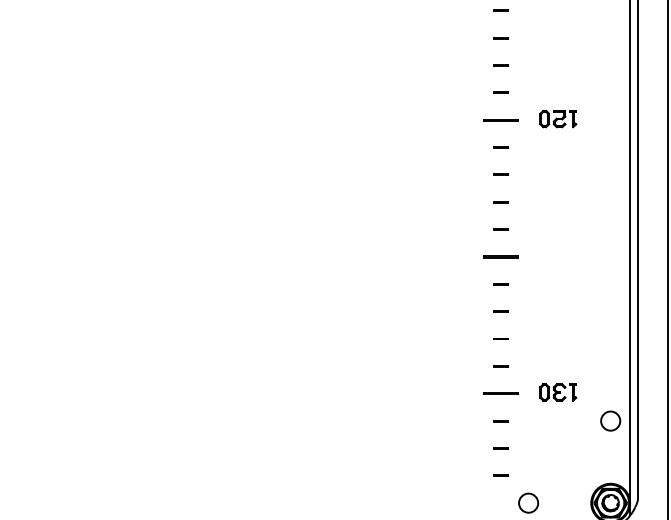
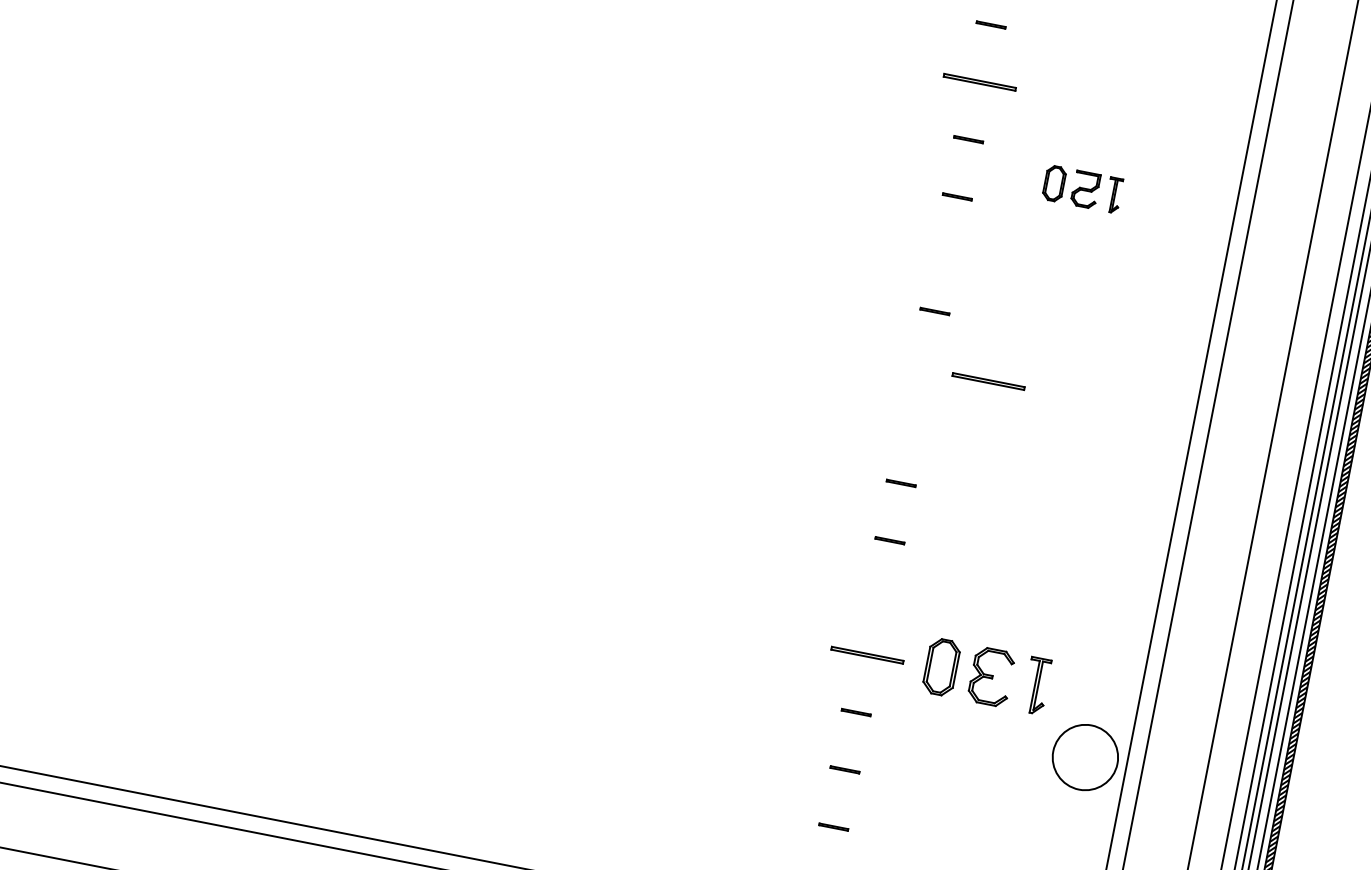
part: (558, 118) -> (1083, 188), moved
line: (500, 202) -> (944, 254), removed
line: (500, 256) -> (987, 380), moved
line: (500, 284) -> (910, 426), removed
line: (500, 366) -> (877, 597), removed
part: (558, 392) -> (987, 676), size x1.6
circle: (610, 420) -> (1085, 756), size x1.6

